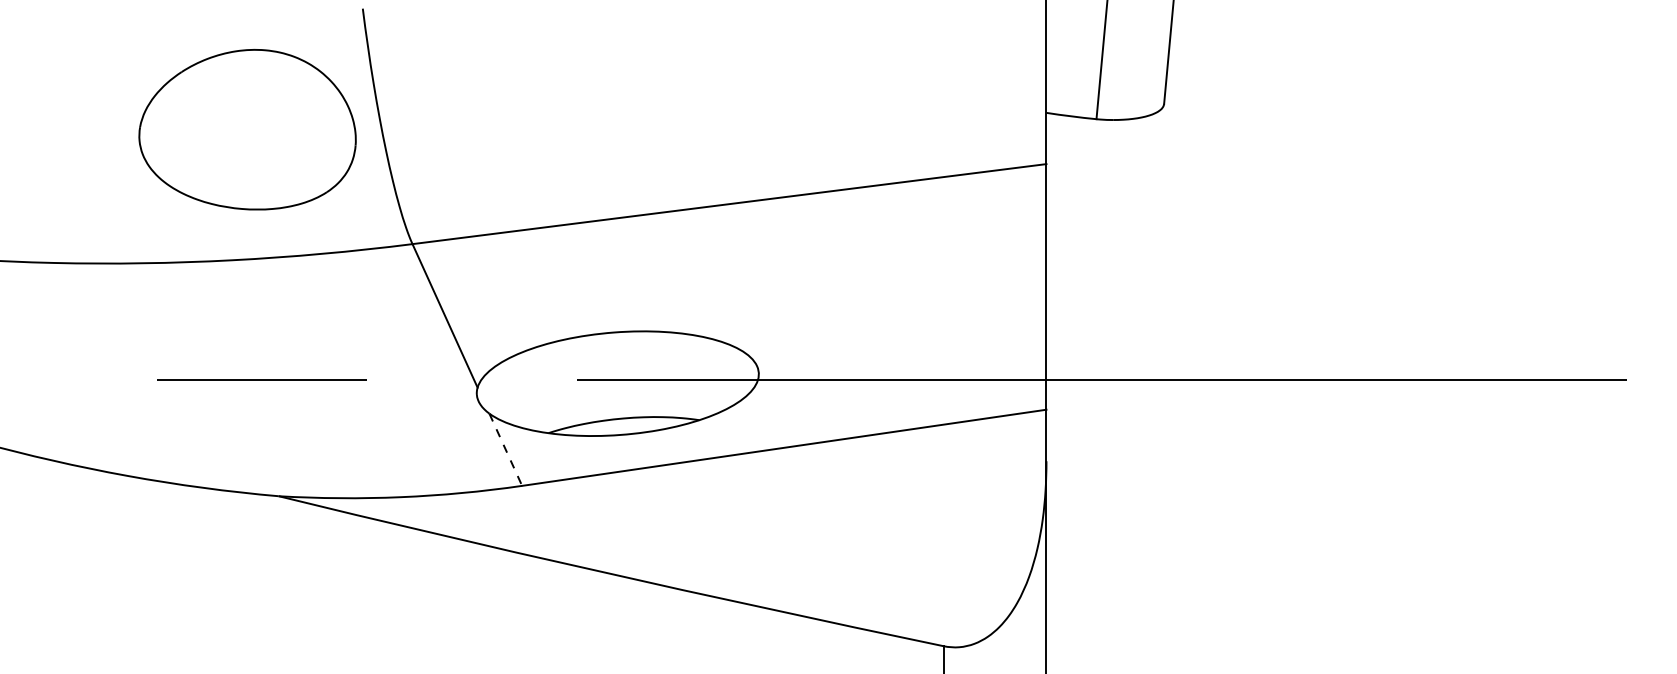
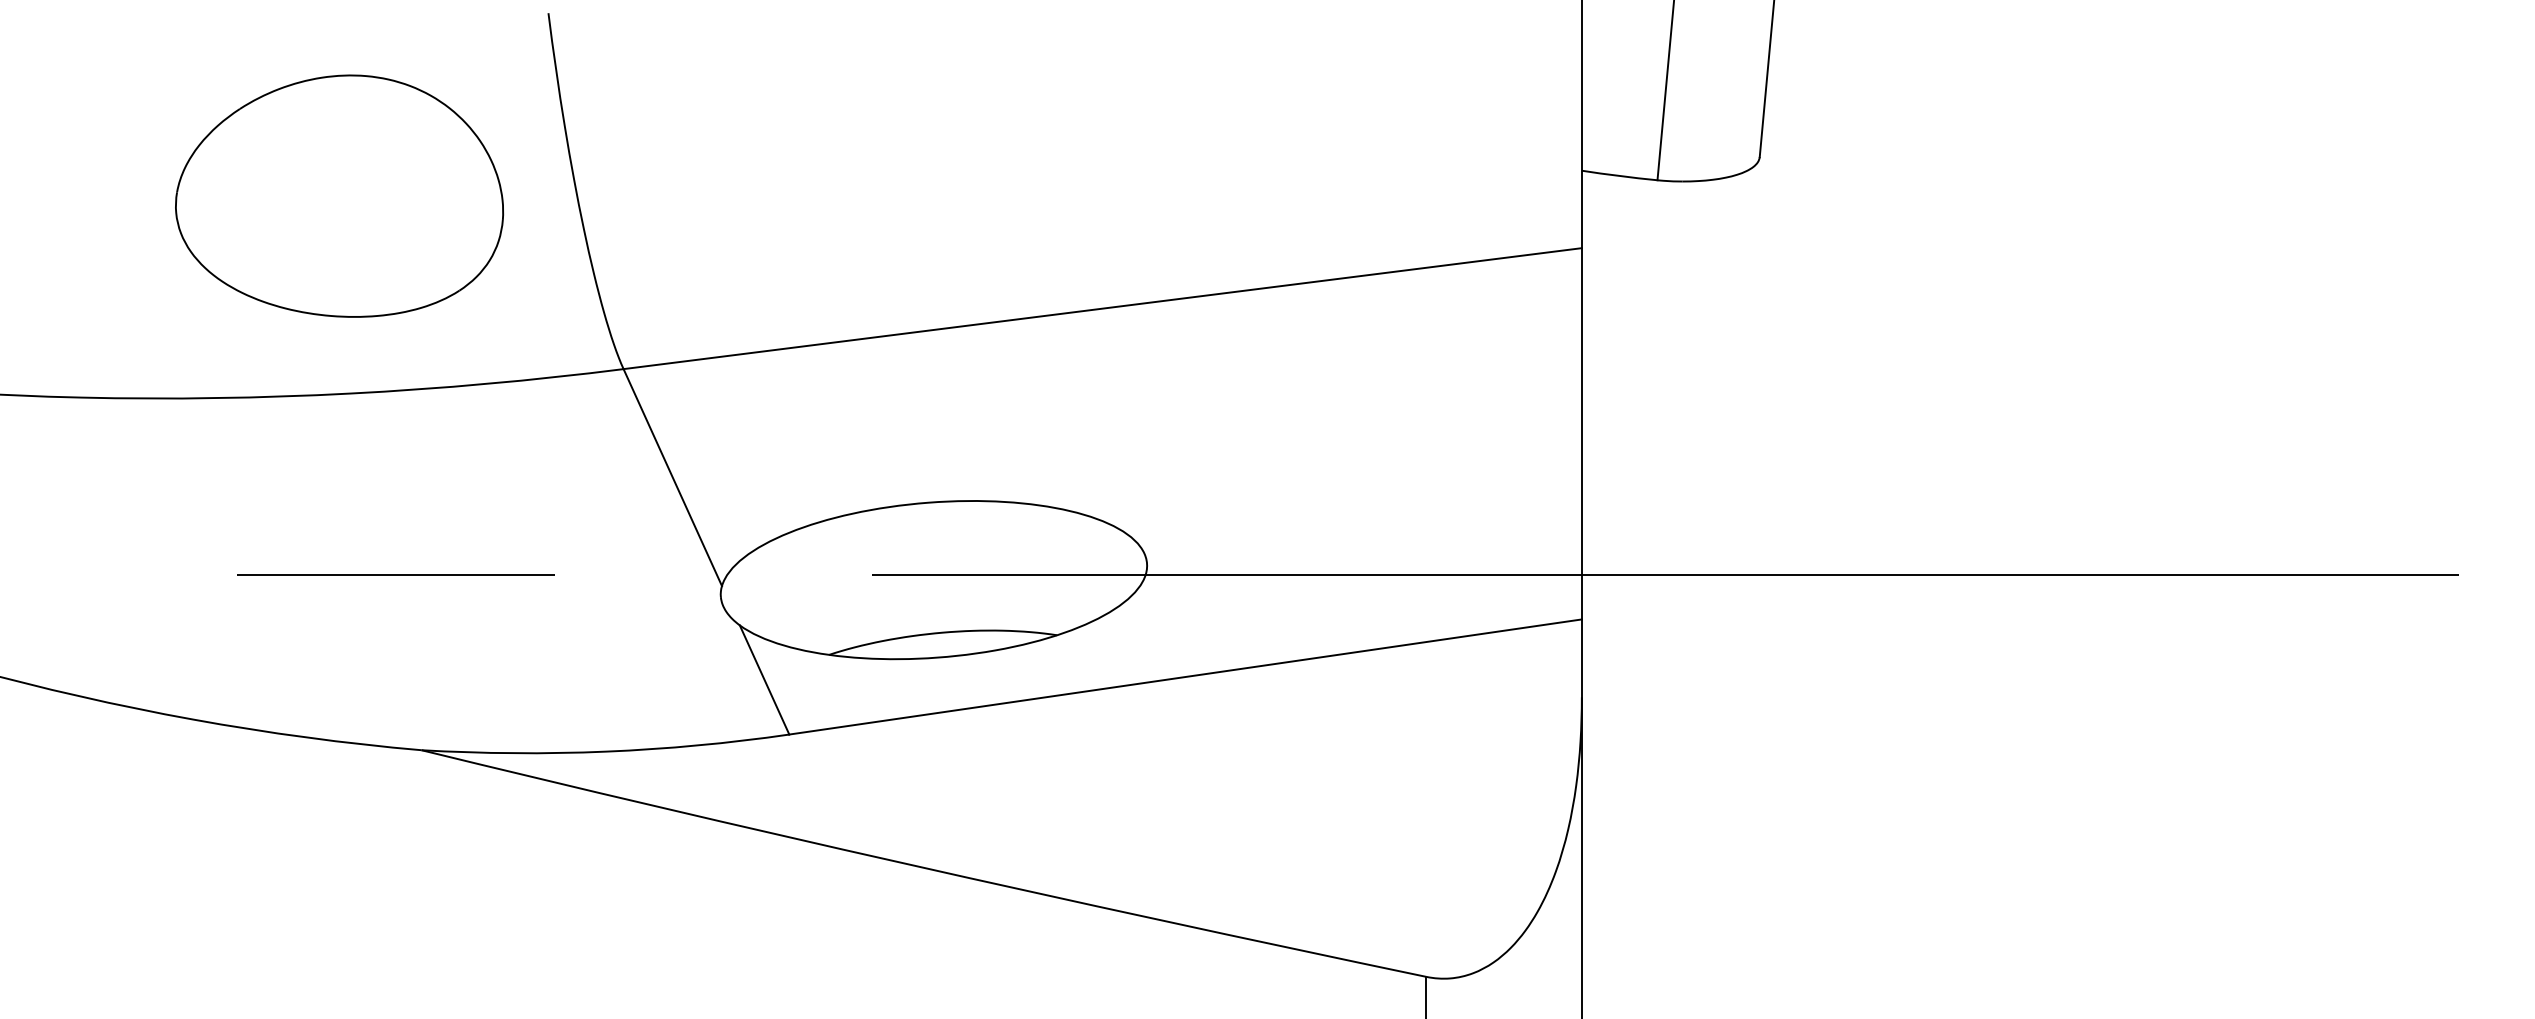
part: (247, 129) -> (339, 195), moved
line: (505, 449) -> (764, 679), dashed -> solid

